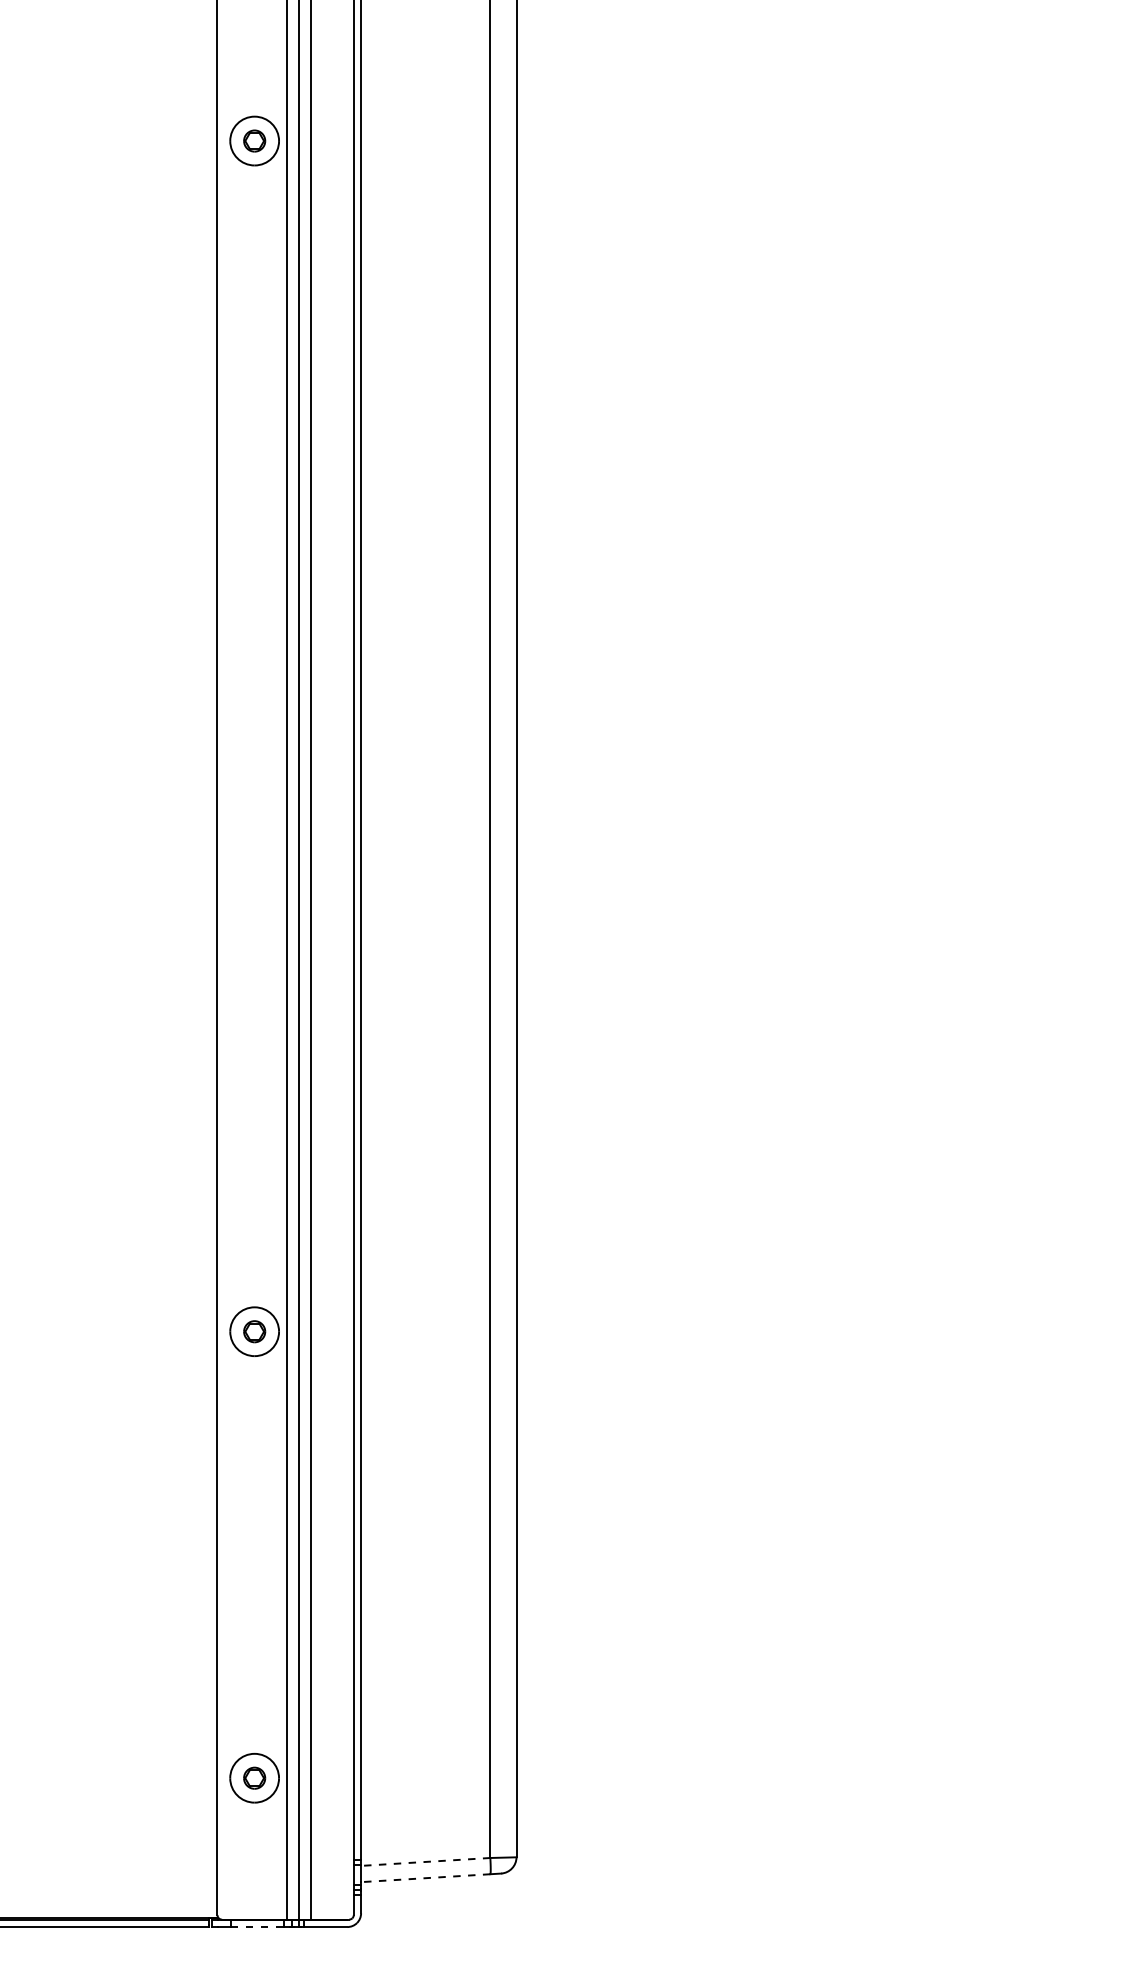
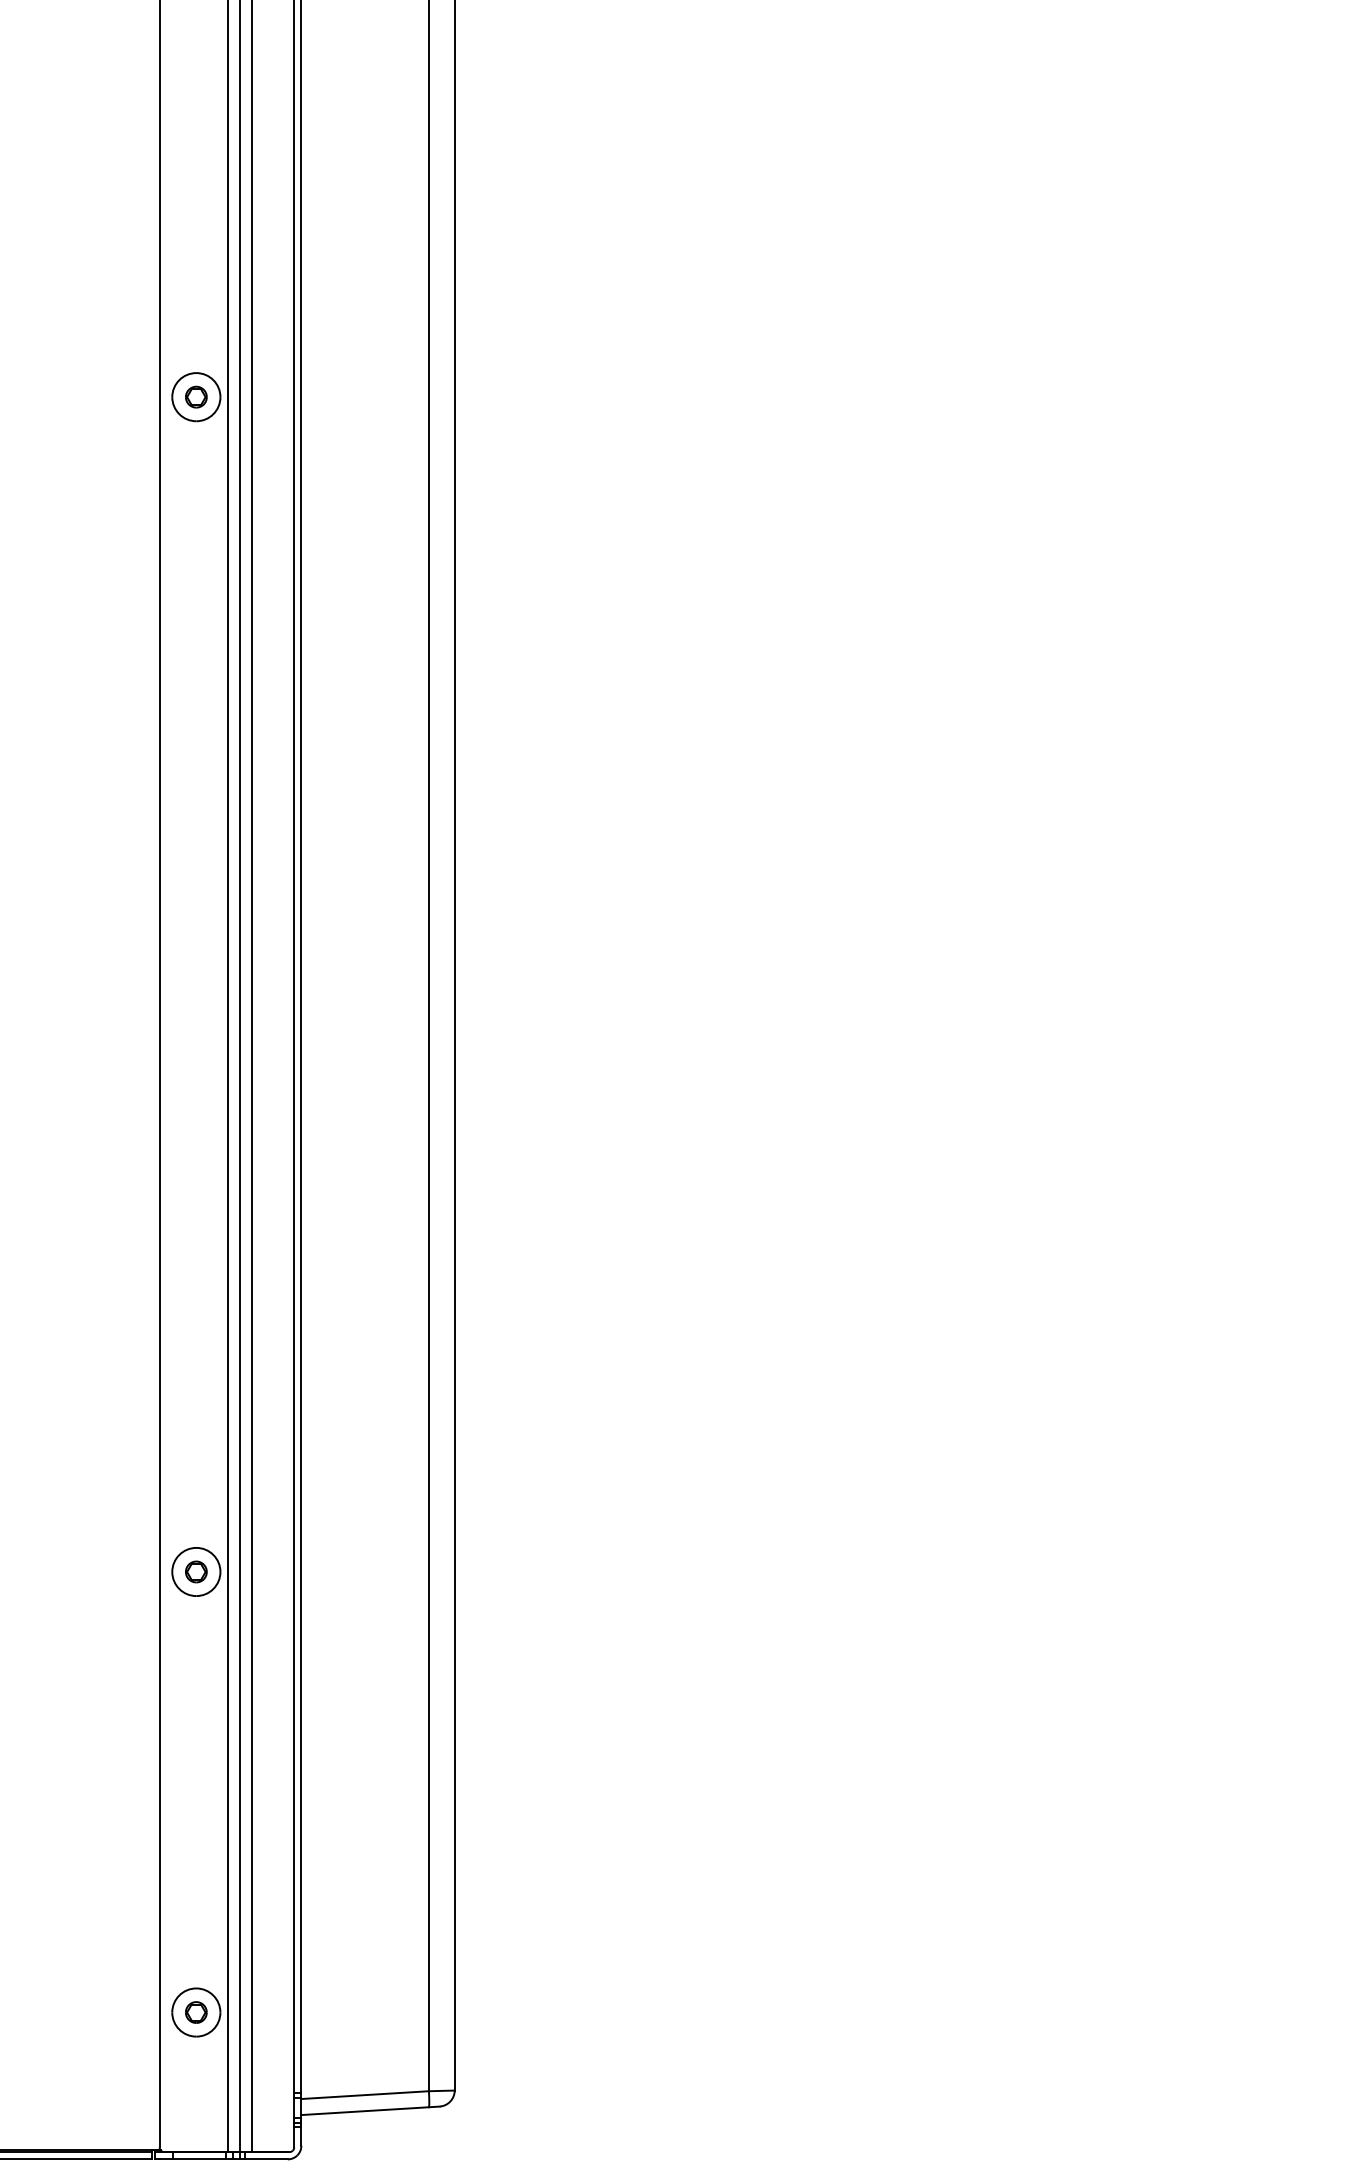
line: (426, 1862) -> (365, 2095), dashed -> solid
line: (426, 1878) -> (365, 2111), dashed -> solid
line: (257, 1927) -> (199, 2159), dashed -> solid

